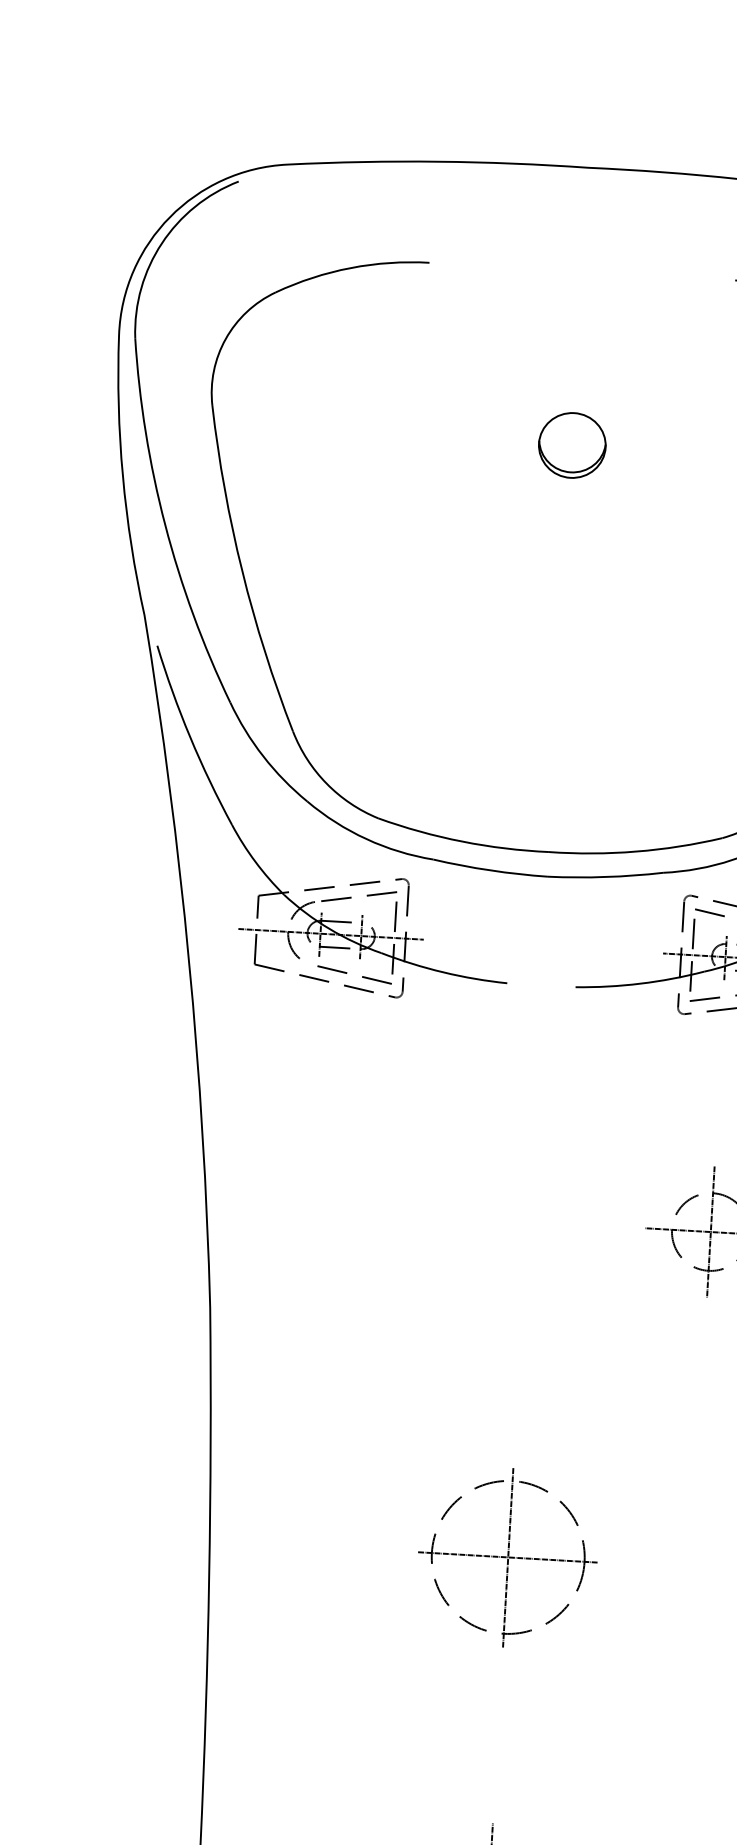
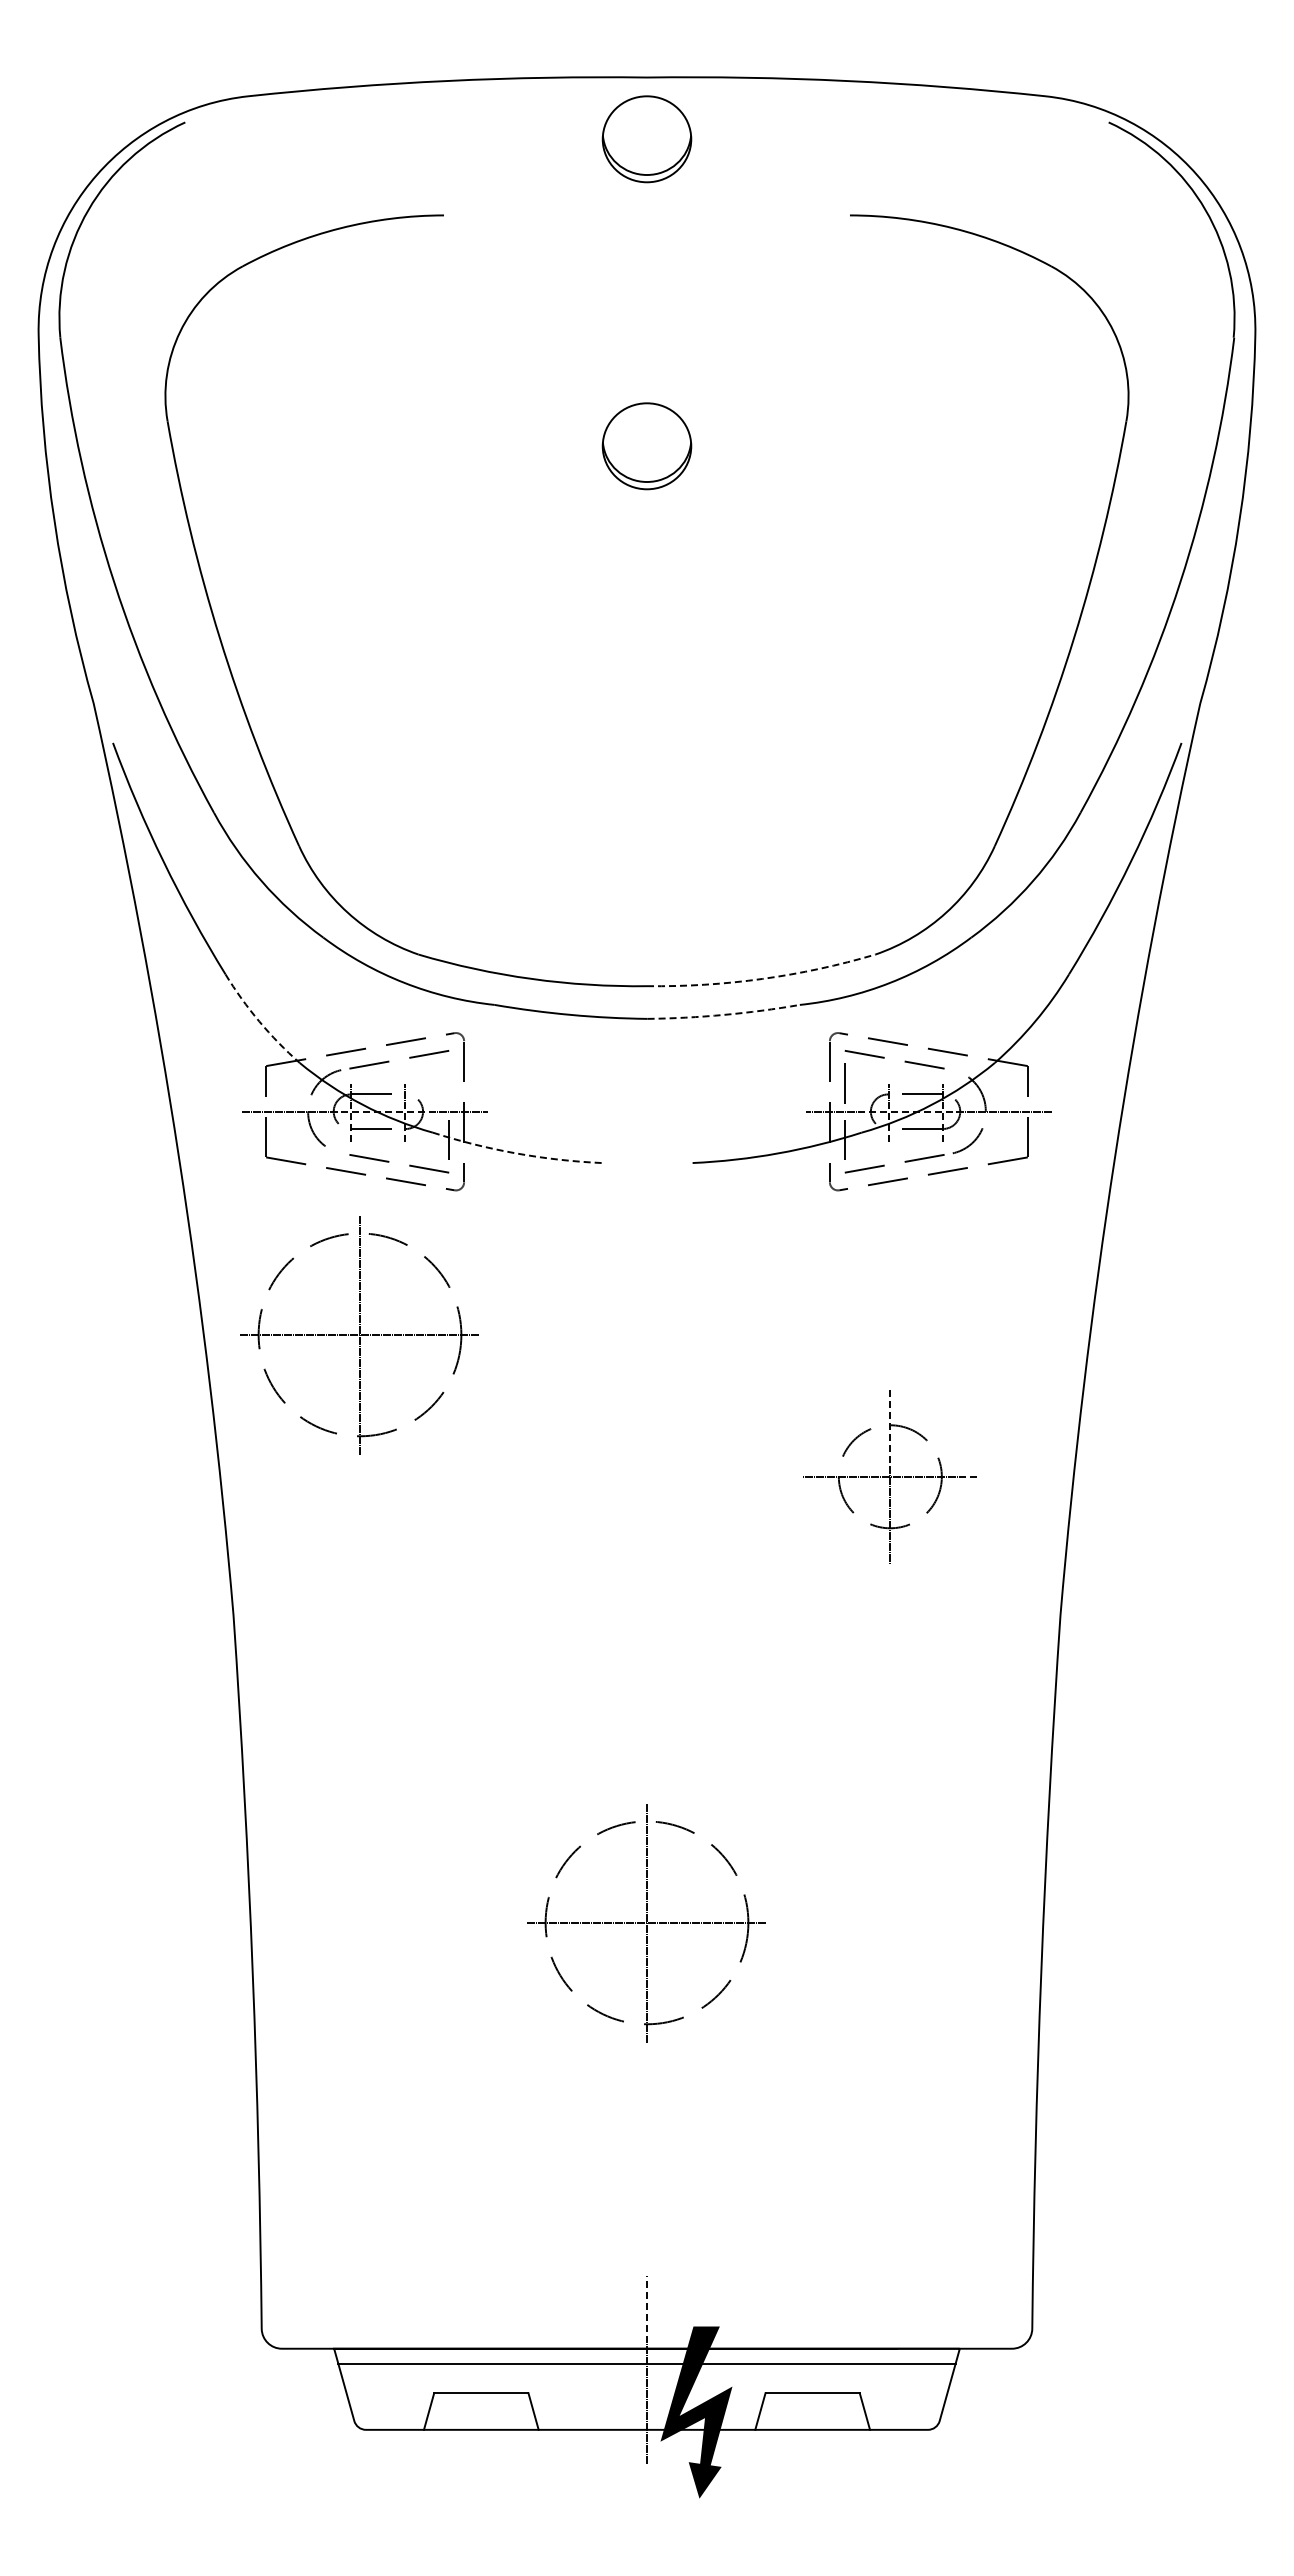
part: (585, 214) -> (646, 139), added
arc: (636, 851) -> (762, 978), solid -> dashed
arc: (255, 861) -> (259, 1021), solid -> dashed
arc: (606, 876) -> (724, 1014), solid -> dashed
line: (395, 916) -> (448, 1083), removed
arc: (443, 972) -> (516, 1153), solid -> dashed
part: (317, 1102) -> (359, 1335), added

